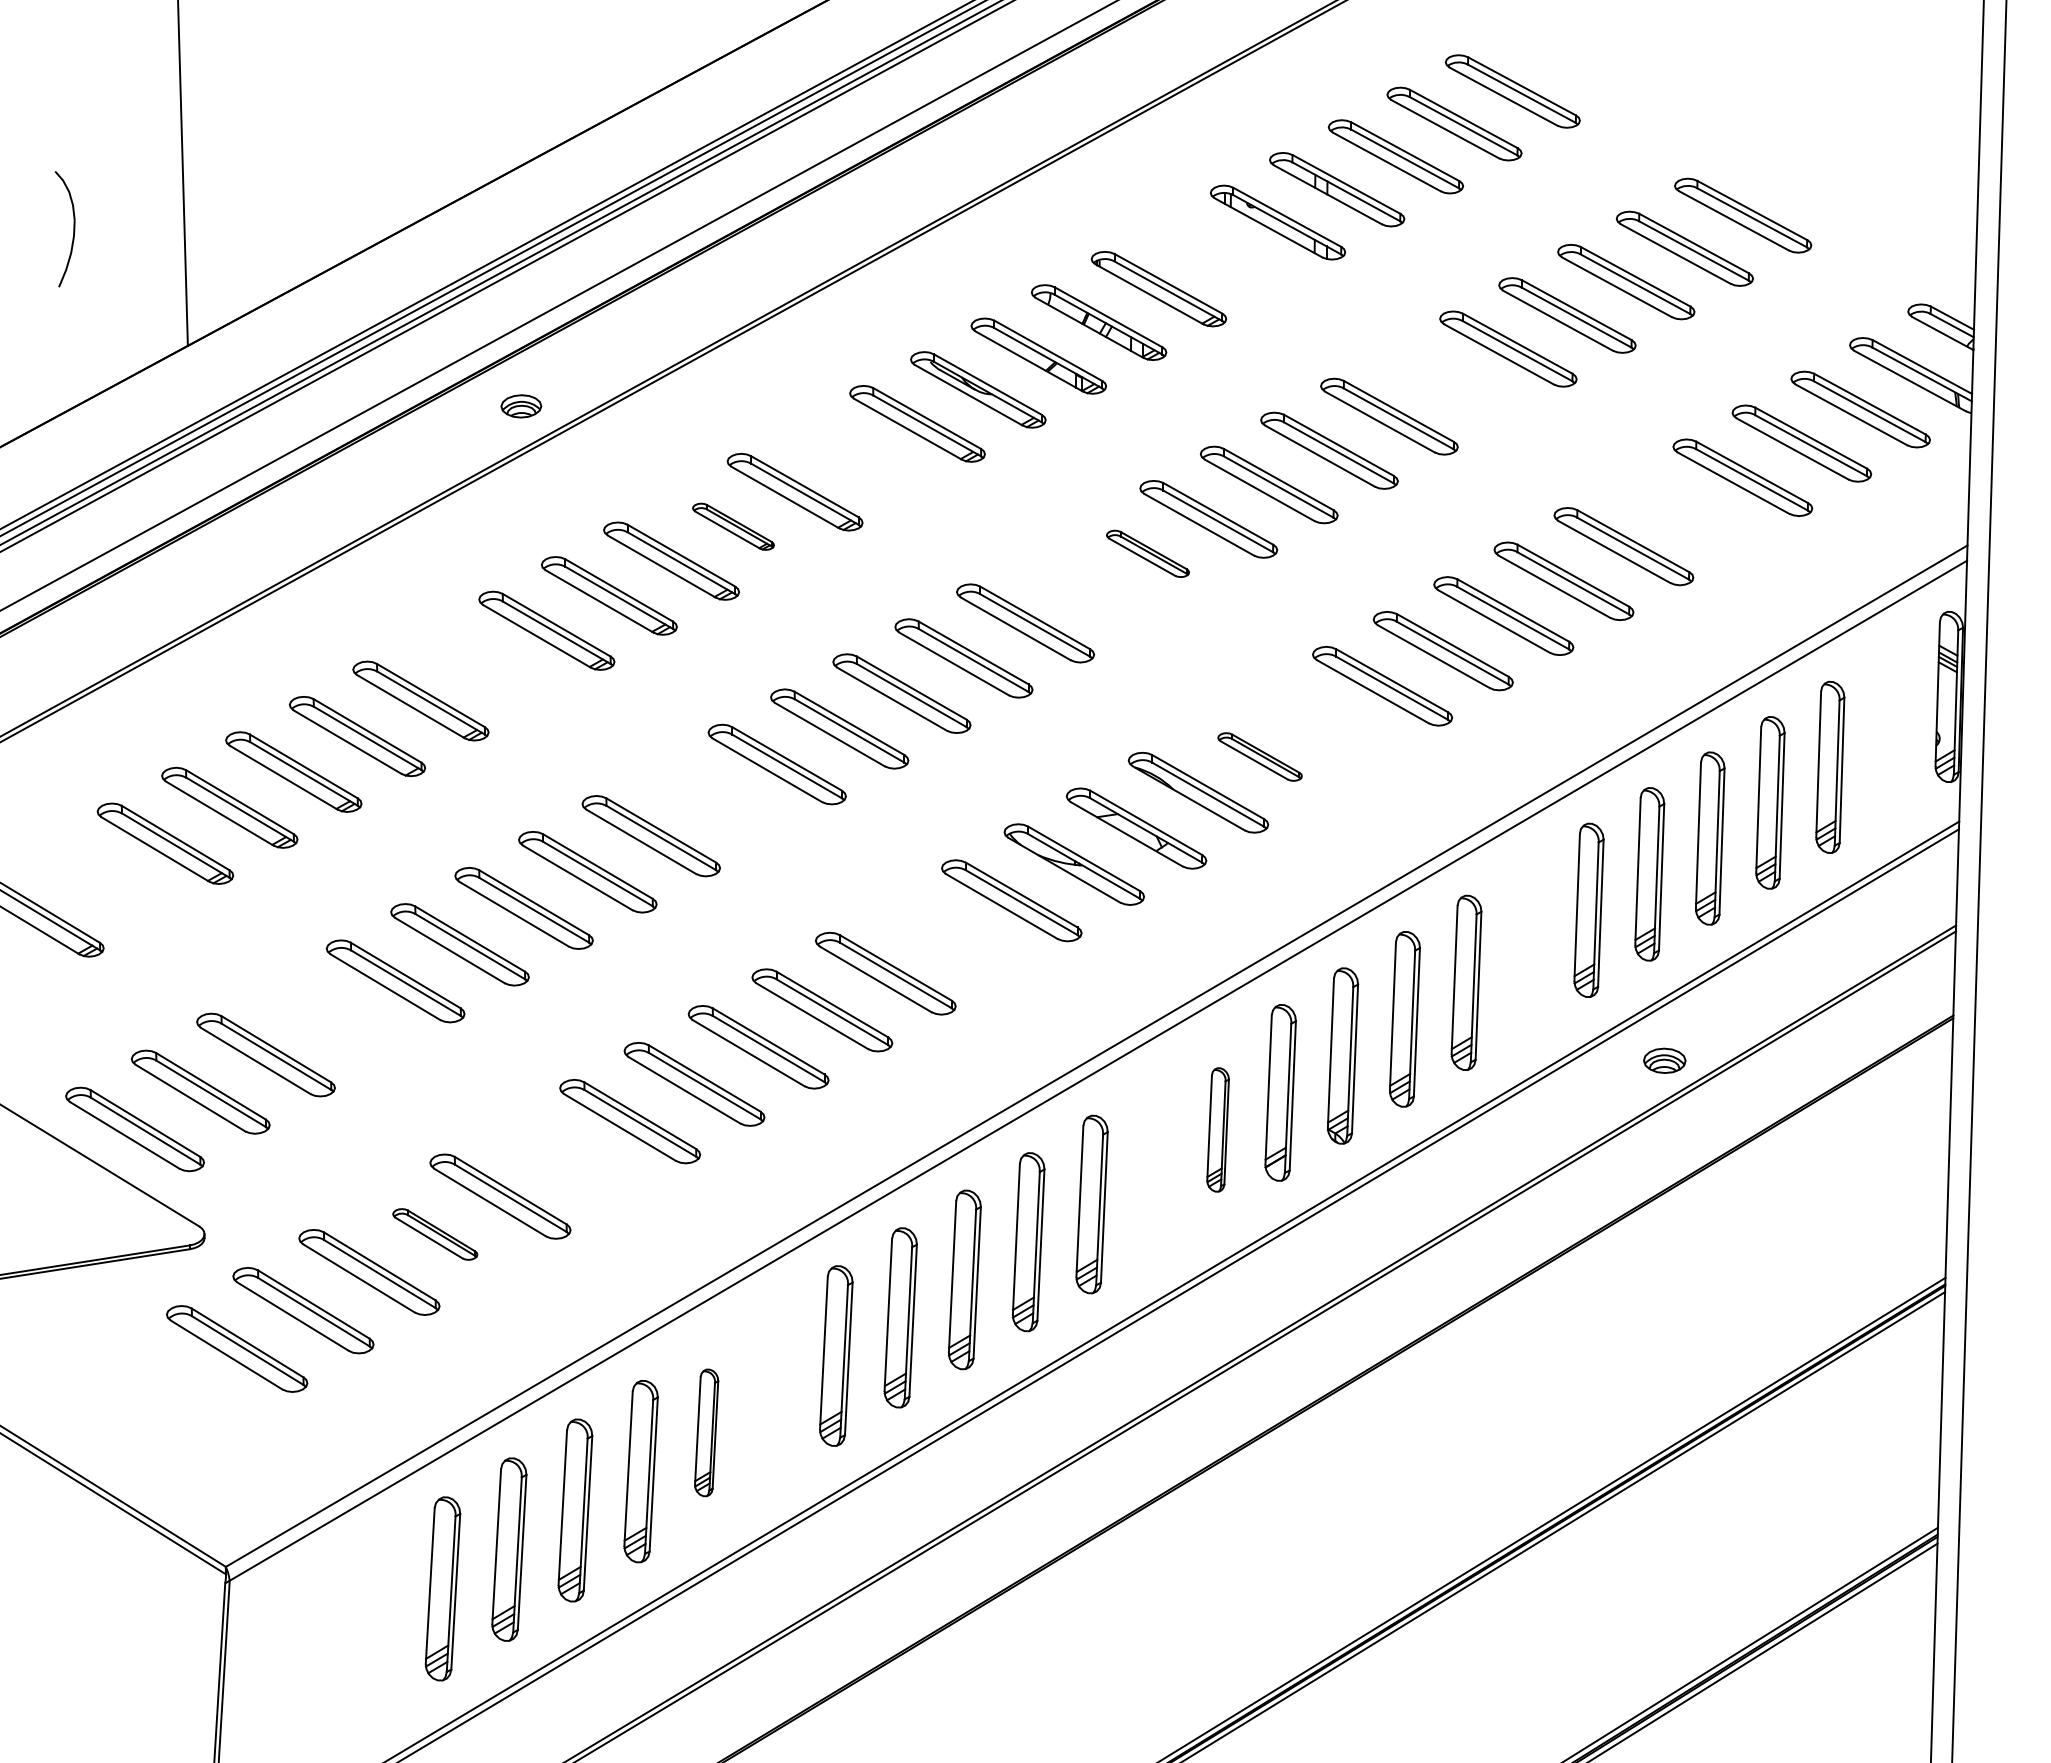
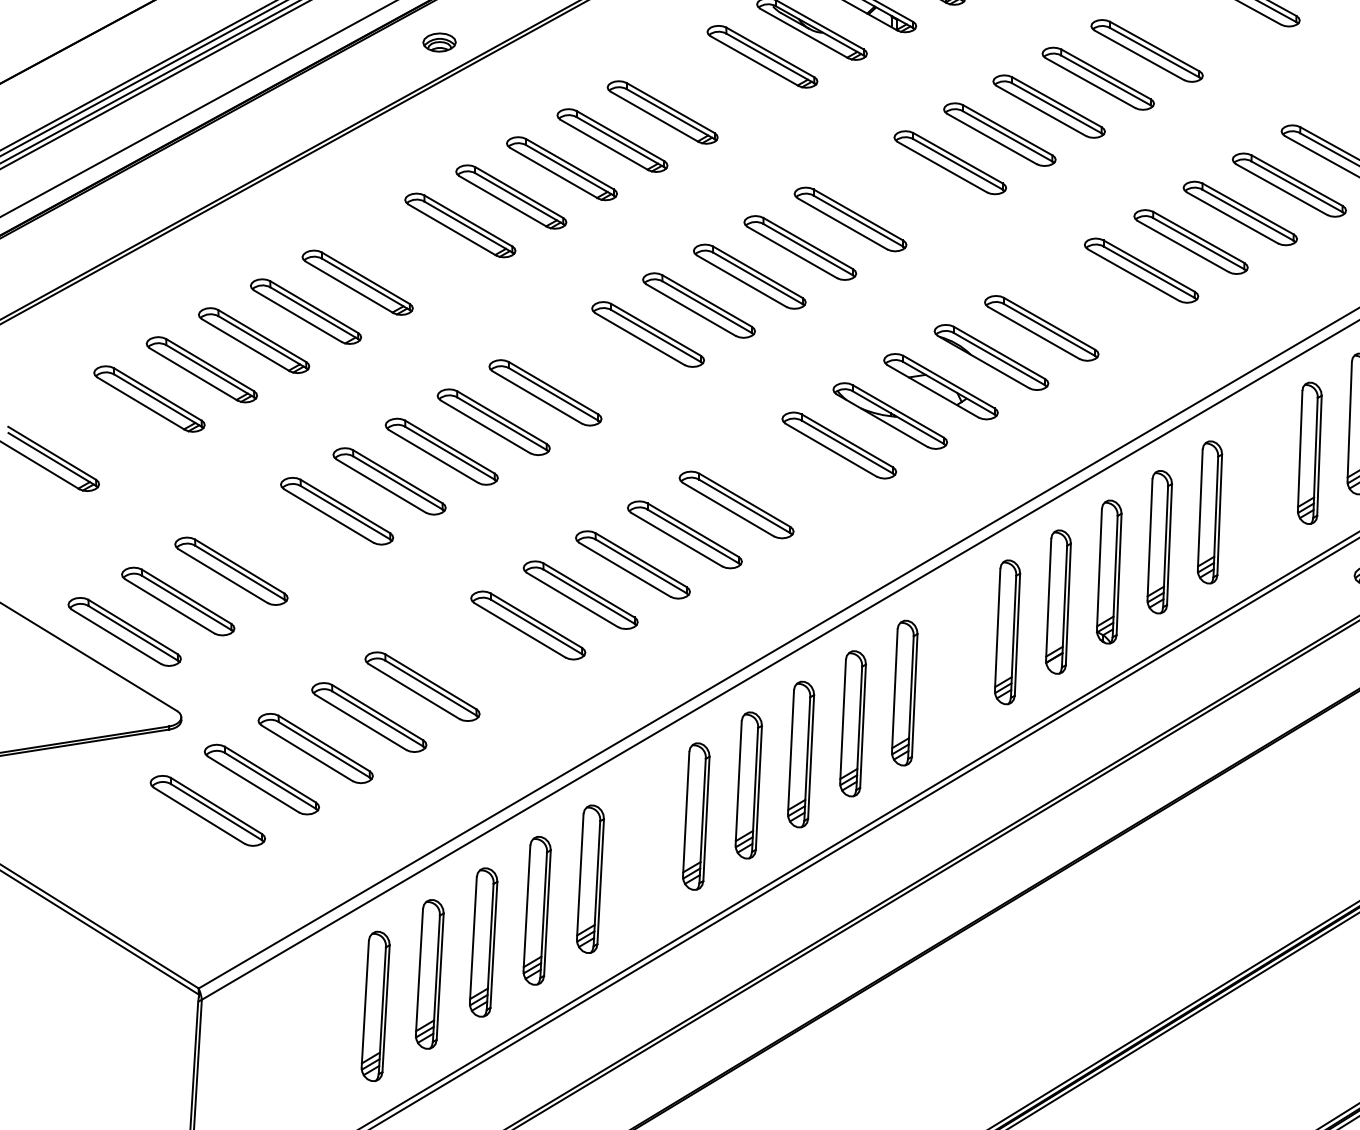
part: (733, 526) -> (612, 140), size x1.67
part: (1147, 553) -> (949, 162), size x1.67
part: (1259, 756) -> (1041, 327), size x1.67
part: (1217, 1129) -> (1006, 631), size x1.43
part: (435, 1234) -> (369, 717), size x1.67
part: (706, 1432) -> (590, 878), size x1.43

